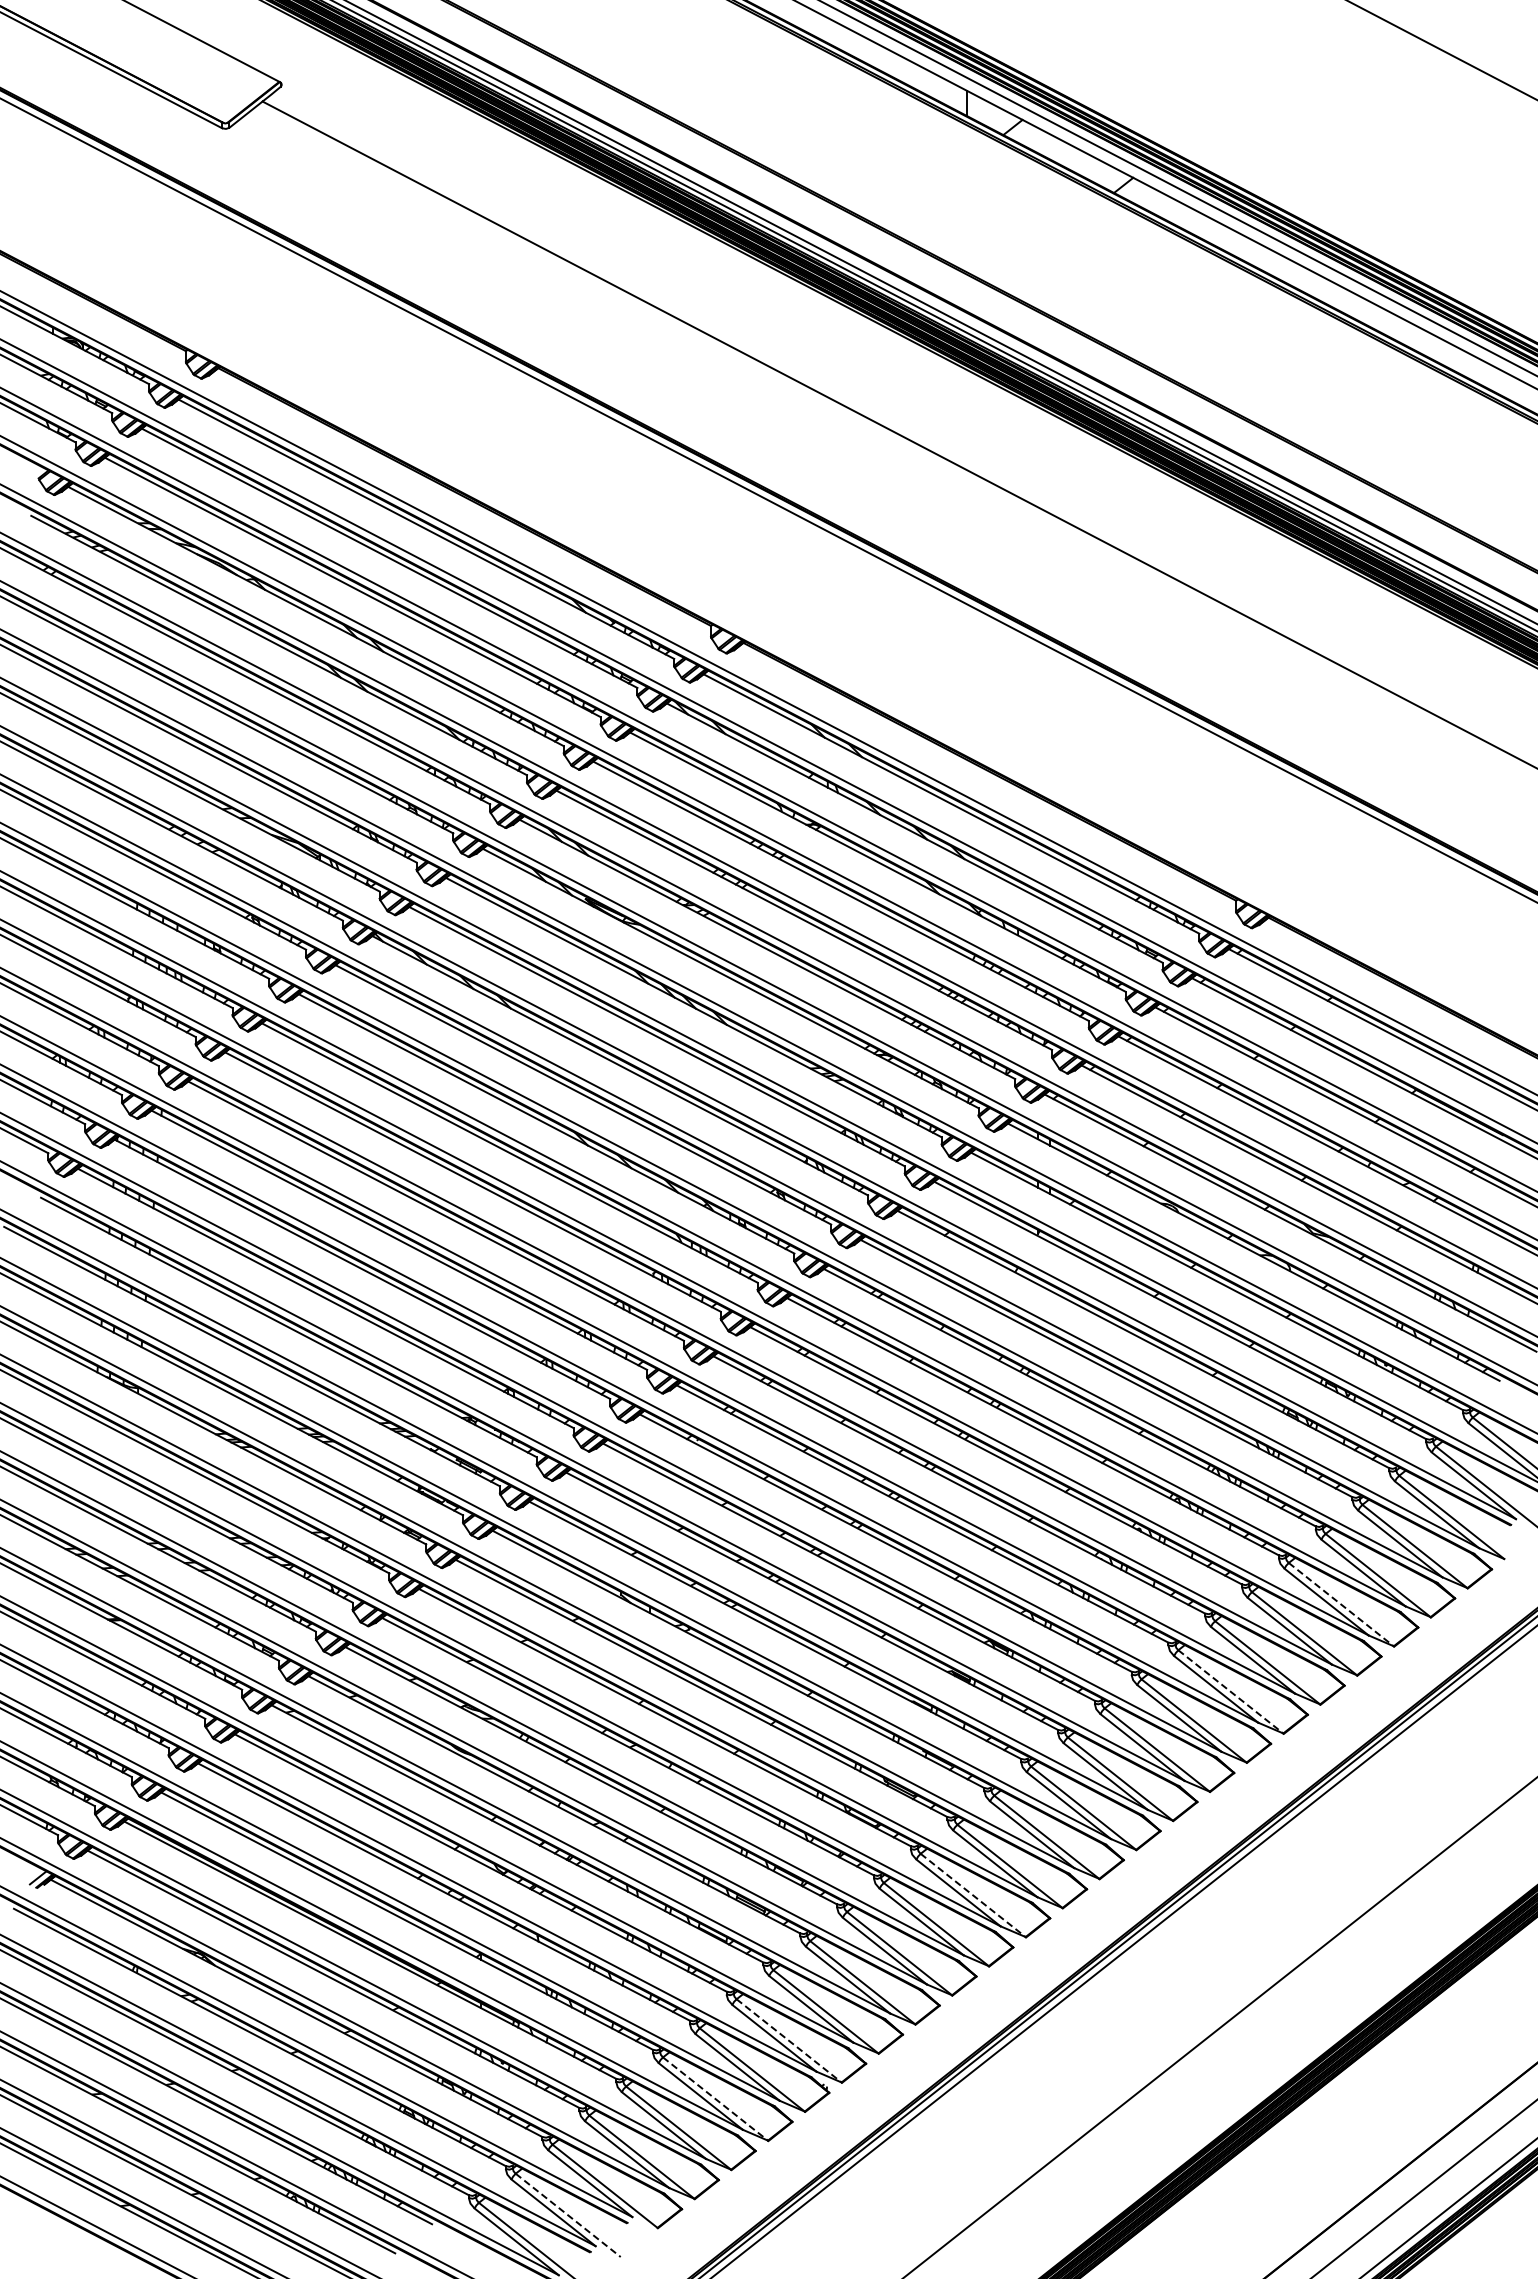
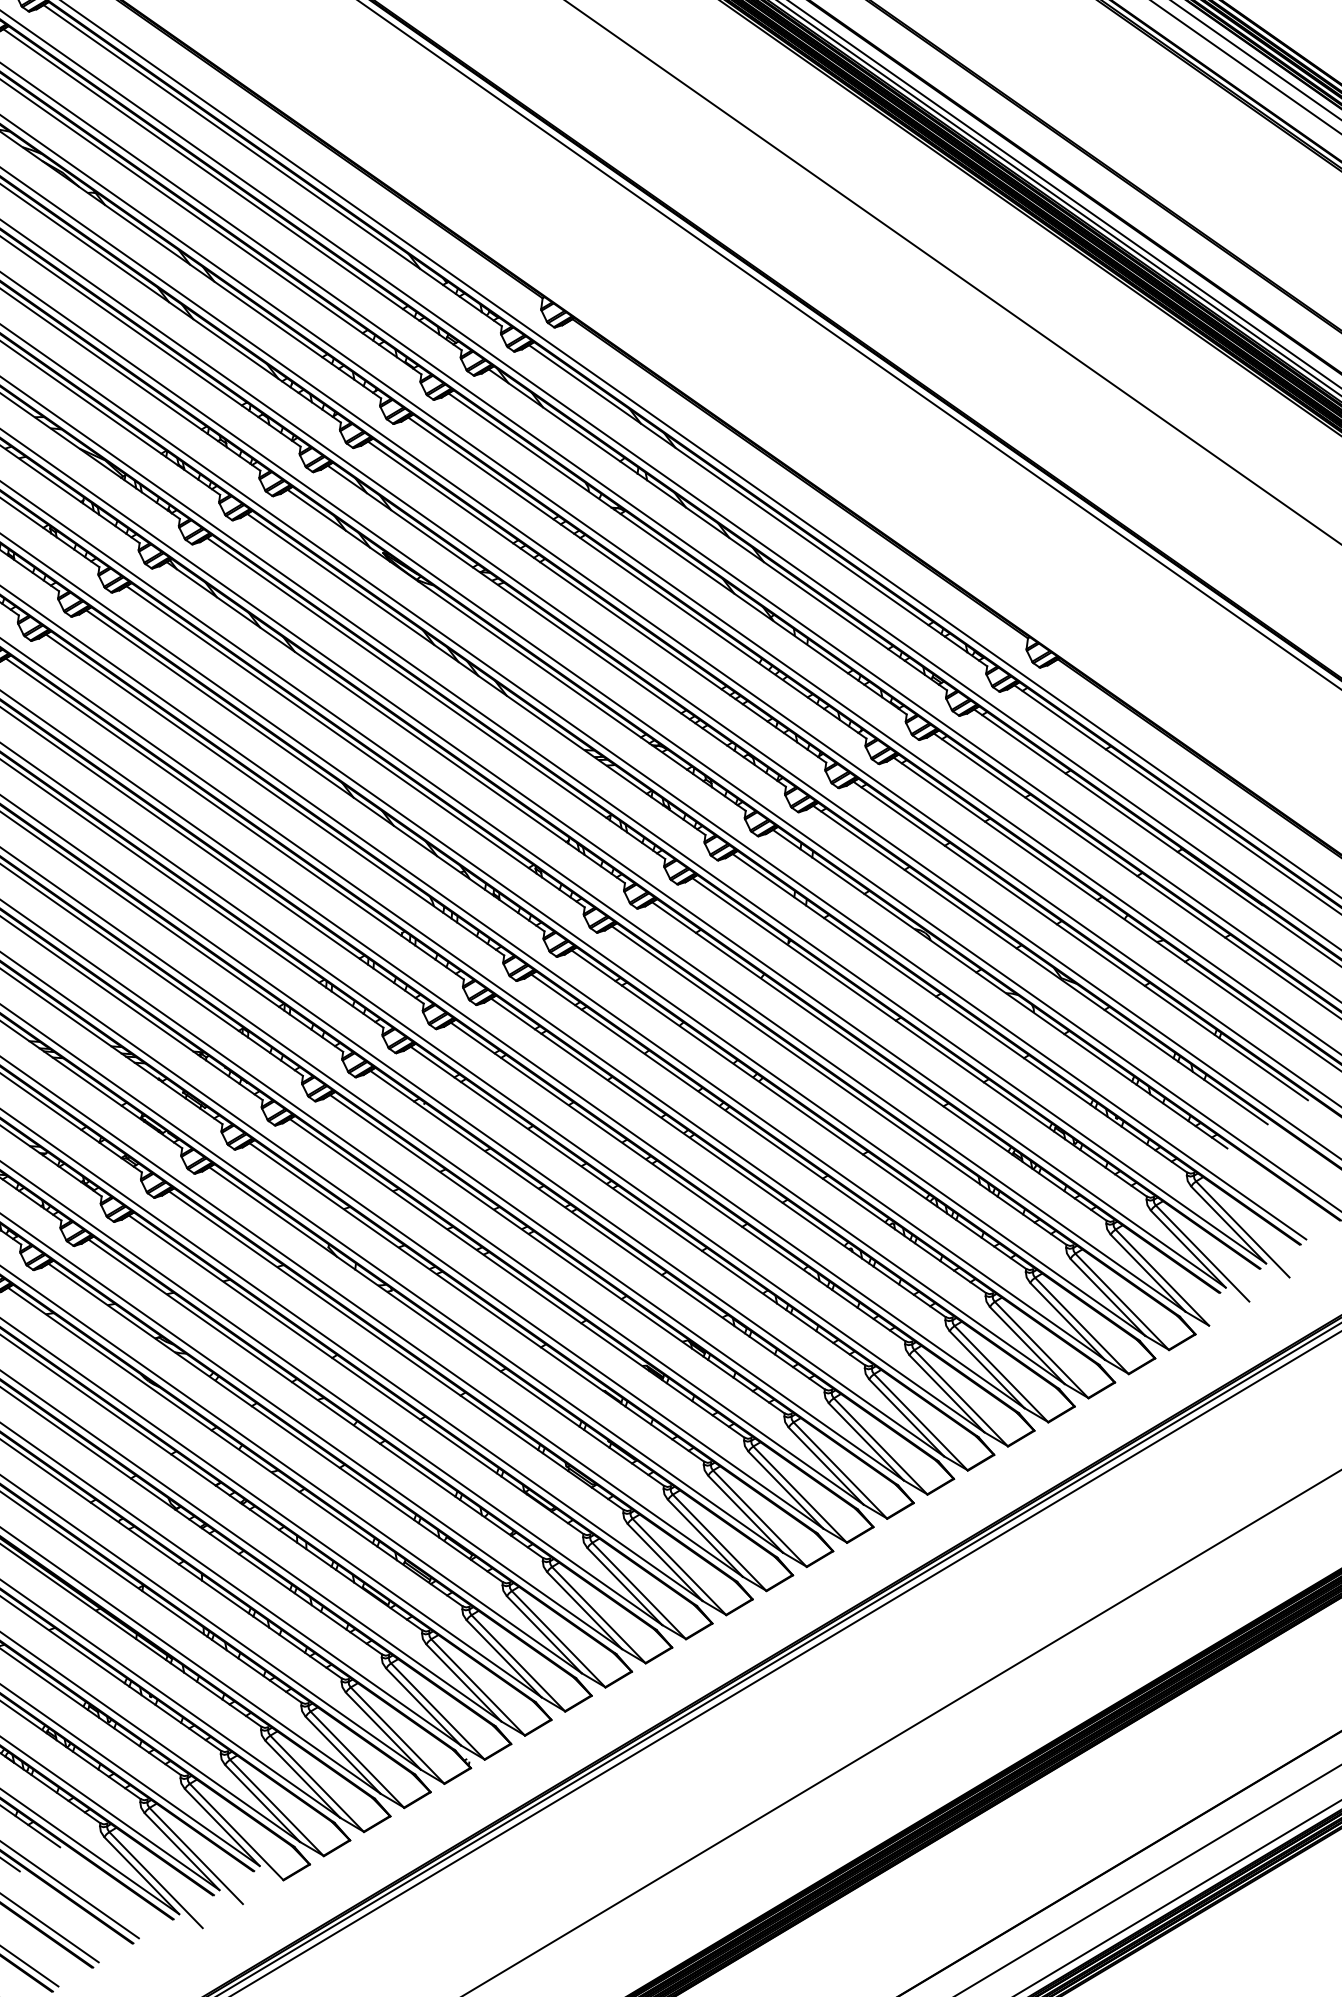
line: (1341, 1604) -> (1041, 1349), dashed -> solid
line: (1230, 1691) -> (920, 1421), dashed -> solid
line: (973, 1895) -> (639, 1591), dashed -> solid
line: (789, 2040) -> (438, 1711), dashed -> solid
line: (715, 2099) -> (357, 1760), dashed -> solid
line: (568, 2215) -> (196, 1856), dashed -> solid

